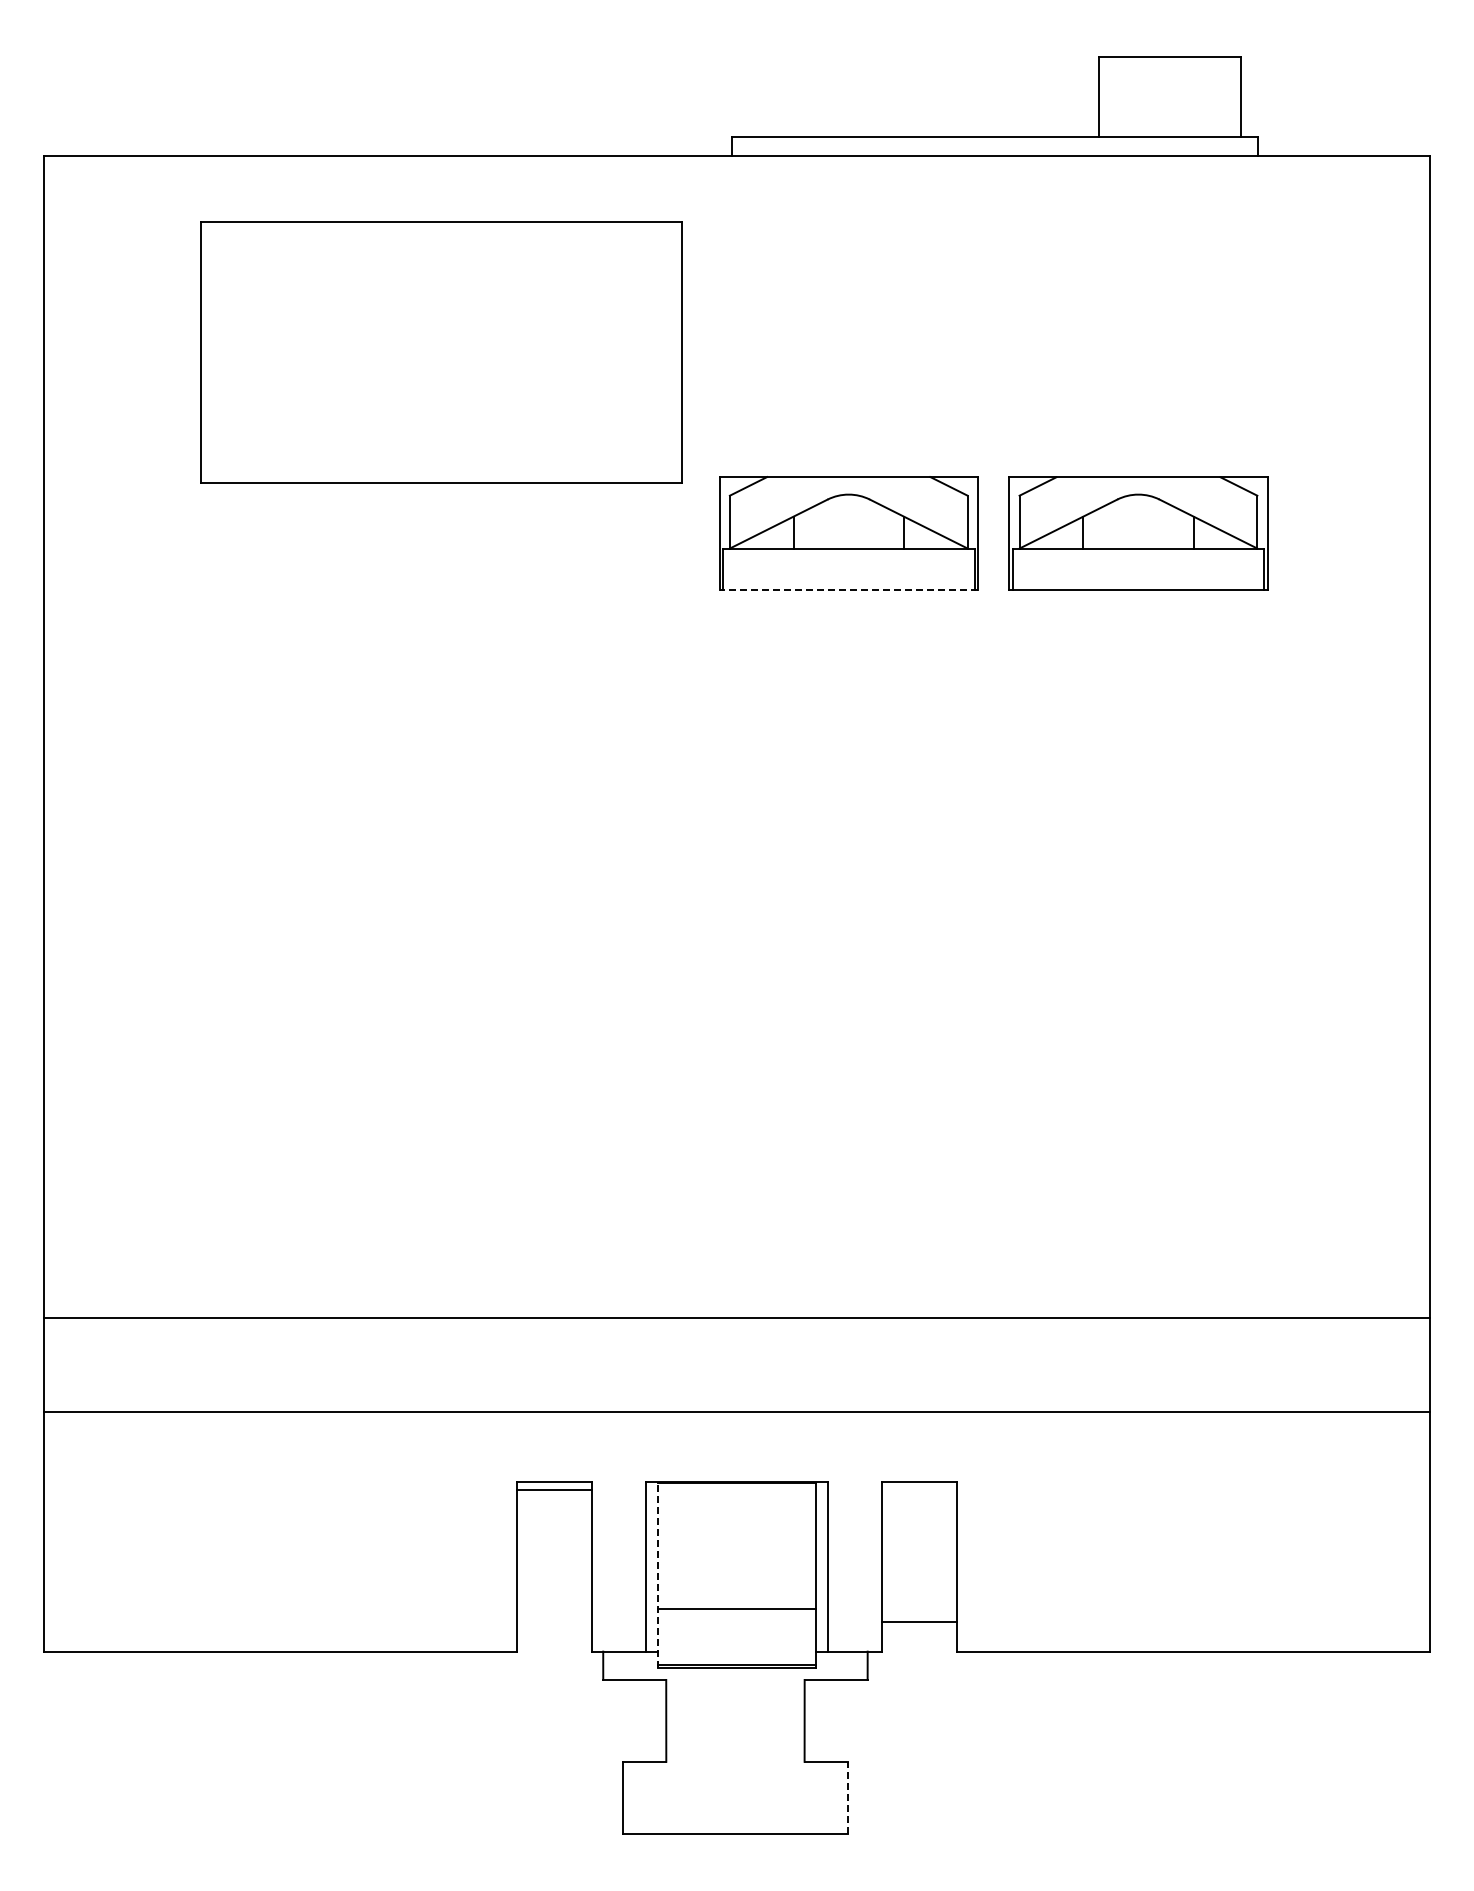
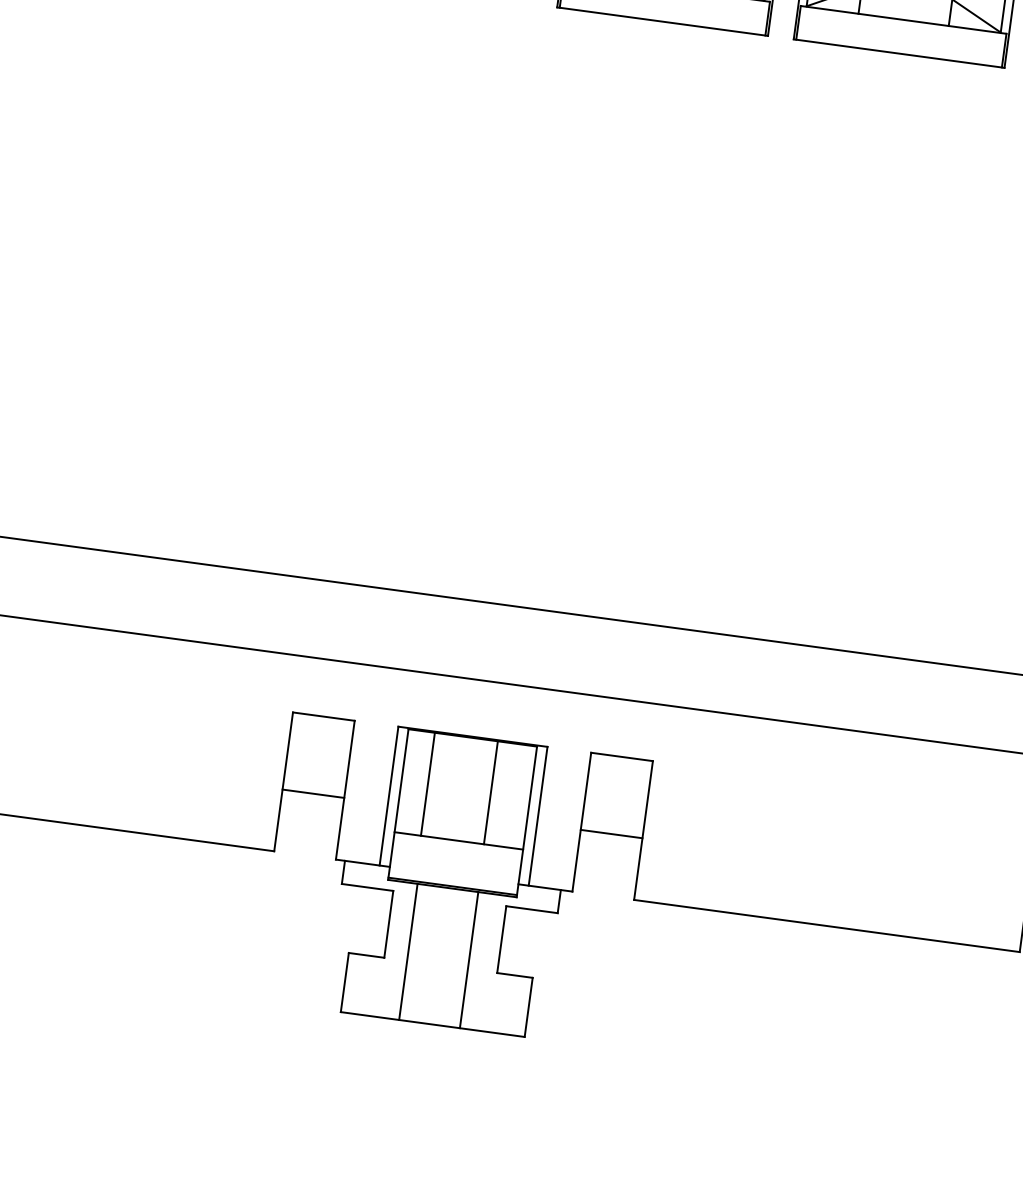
line: (848, 590) -> (662, 21), dashed -> solid
line: (554, 1490) -> (313, 794), moved
line: (690, 1545) -> (427, 783), added
line: (767, 1545) -> (490, 792), added
line: (658, 1574) -> (398, 803), dashed -> solid
line: (919, 1622) -> (611, 834), moved
line: (694, 1750) -> (408, 951), added
line: (768, 1750) -> (468, 959), added
line: (848, 1797) -> (529, 1006), dashed -> solid

